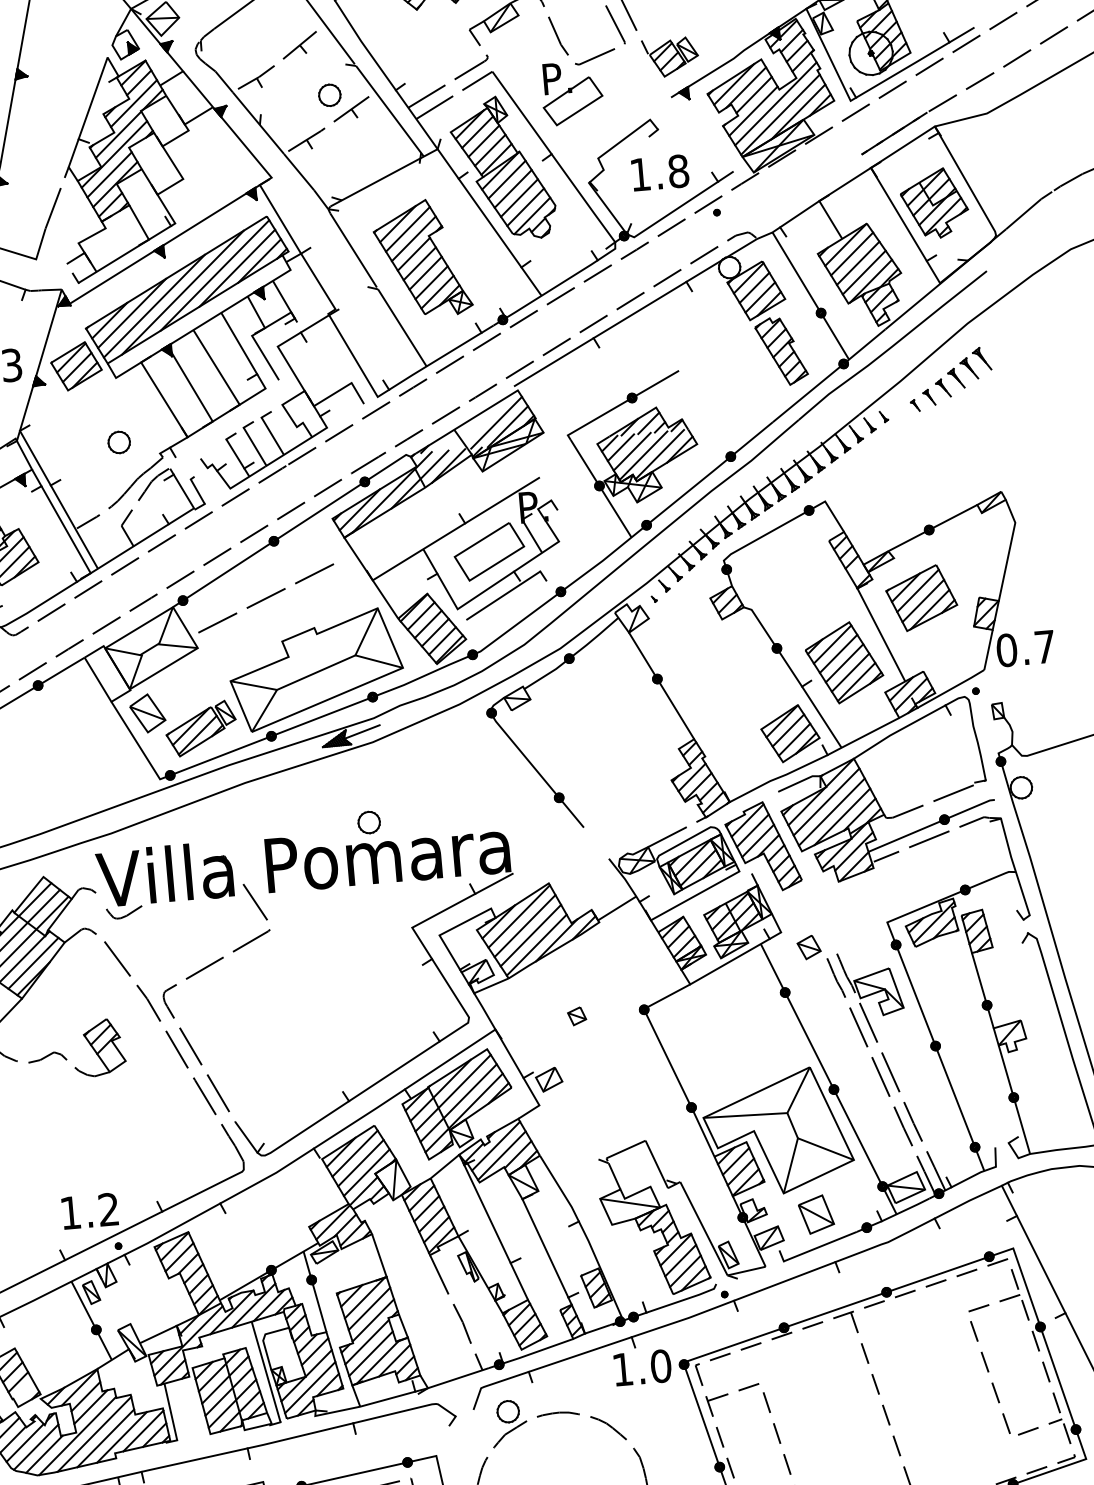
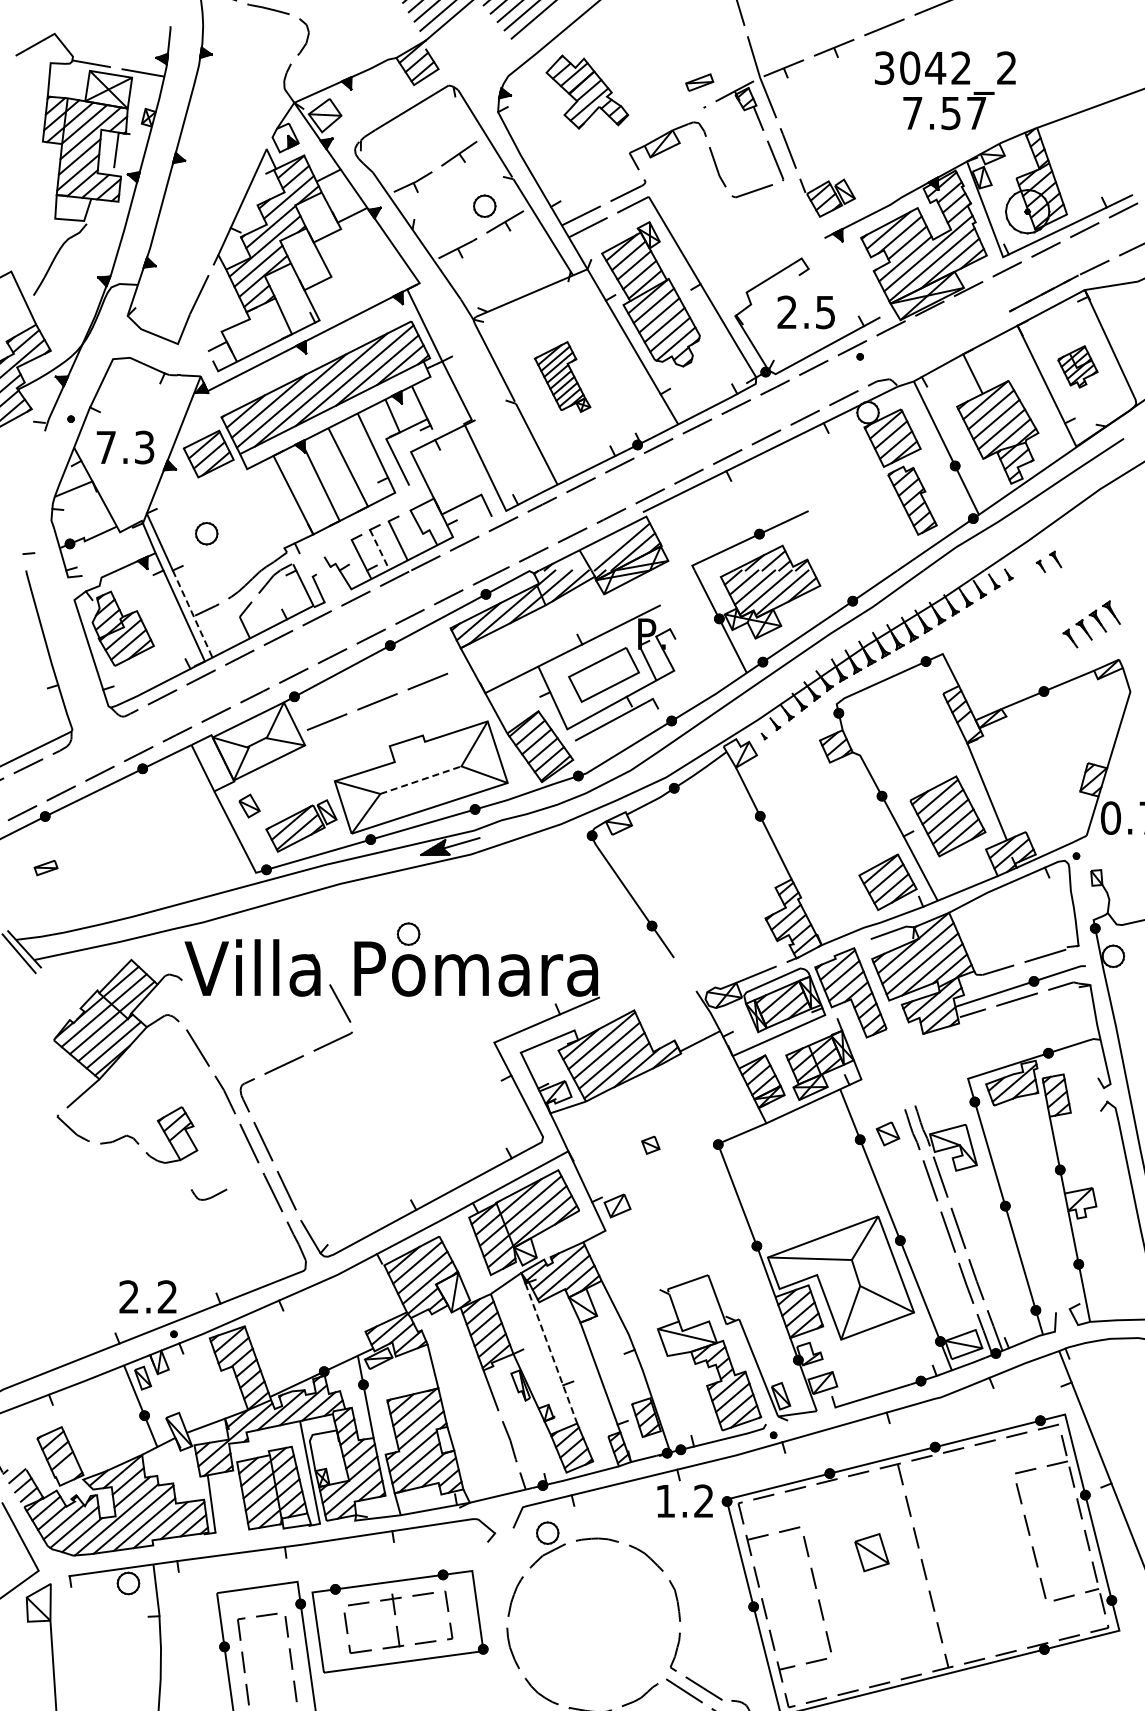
part: (572, 92) -> (726, 224), removed
text: (659, 173) -> (806, 312), 1.8 -> 2.5
part: (934, 203) -> (1077, 366), size x0.6
part: (422, 258) -> (562, 376), size x0.6
part: (966, 367) -> (1095, 619), moved
part: (118, 442) -> (206, 533), moved
line: (254, 447) -> (379, 550), solid -> dashed
line: (74, 527) -> (192, 614), solid -> dashed
part: (921, 597) -> (1030, 758), removed
line: (315, 673) -> (420, 780), solid -> dashed
part: (147, 712) -> (249, 805), size x0.6
part: (369, 821) -> (408, 933), moved
curve: (124, 915) -> (208, 1197), moved
part: (808, 947) -> (887, 1133), moved
text: (69, 1212) -> (128, 1296), 1.2 -> 2.2
part: (815, 1214) -> (871, 1552), moved
line: (496, 1232) -> (551, 1353), solid -> dashed
text: (661, 1366) -> (704, 1501), 1.0 -> 1.2

